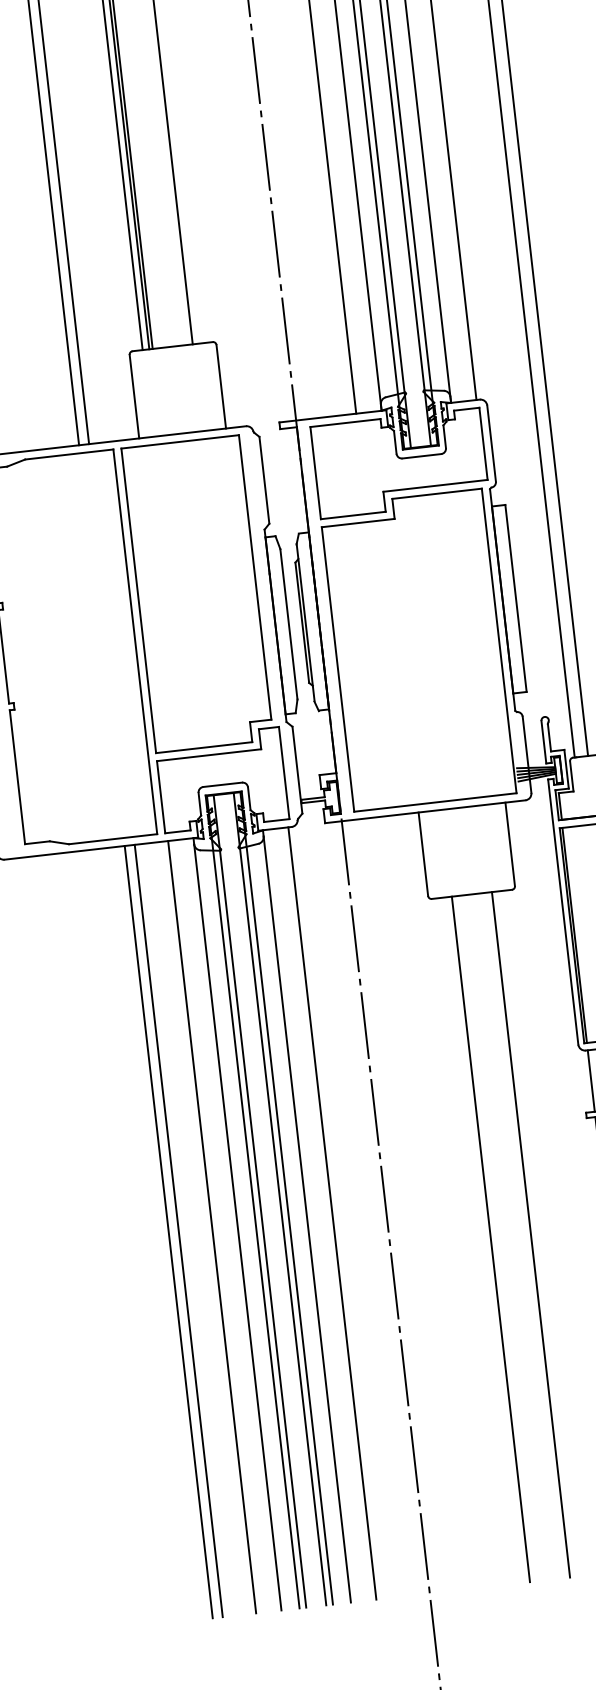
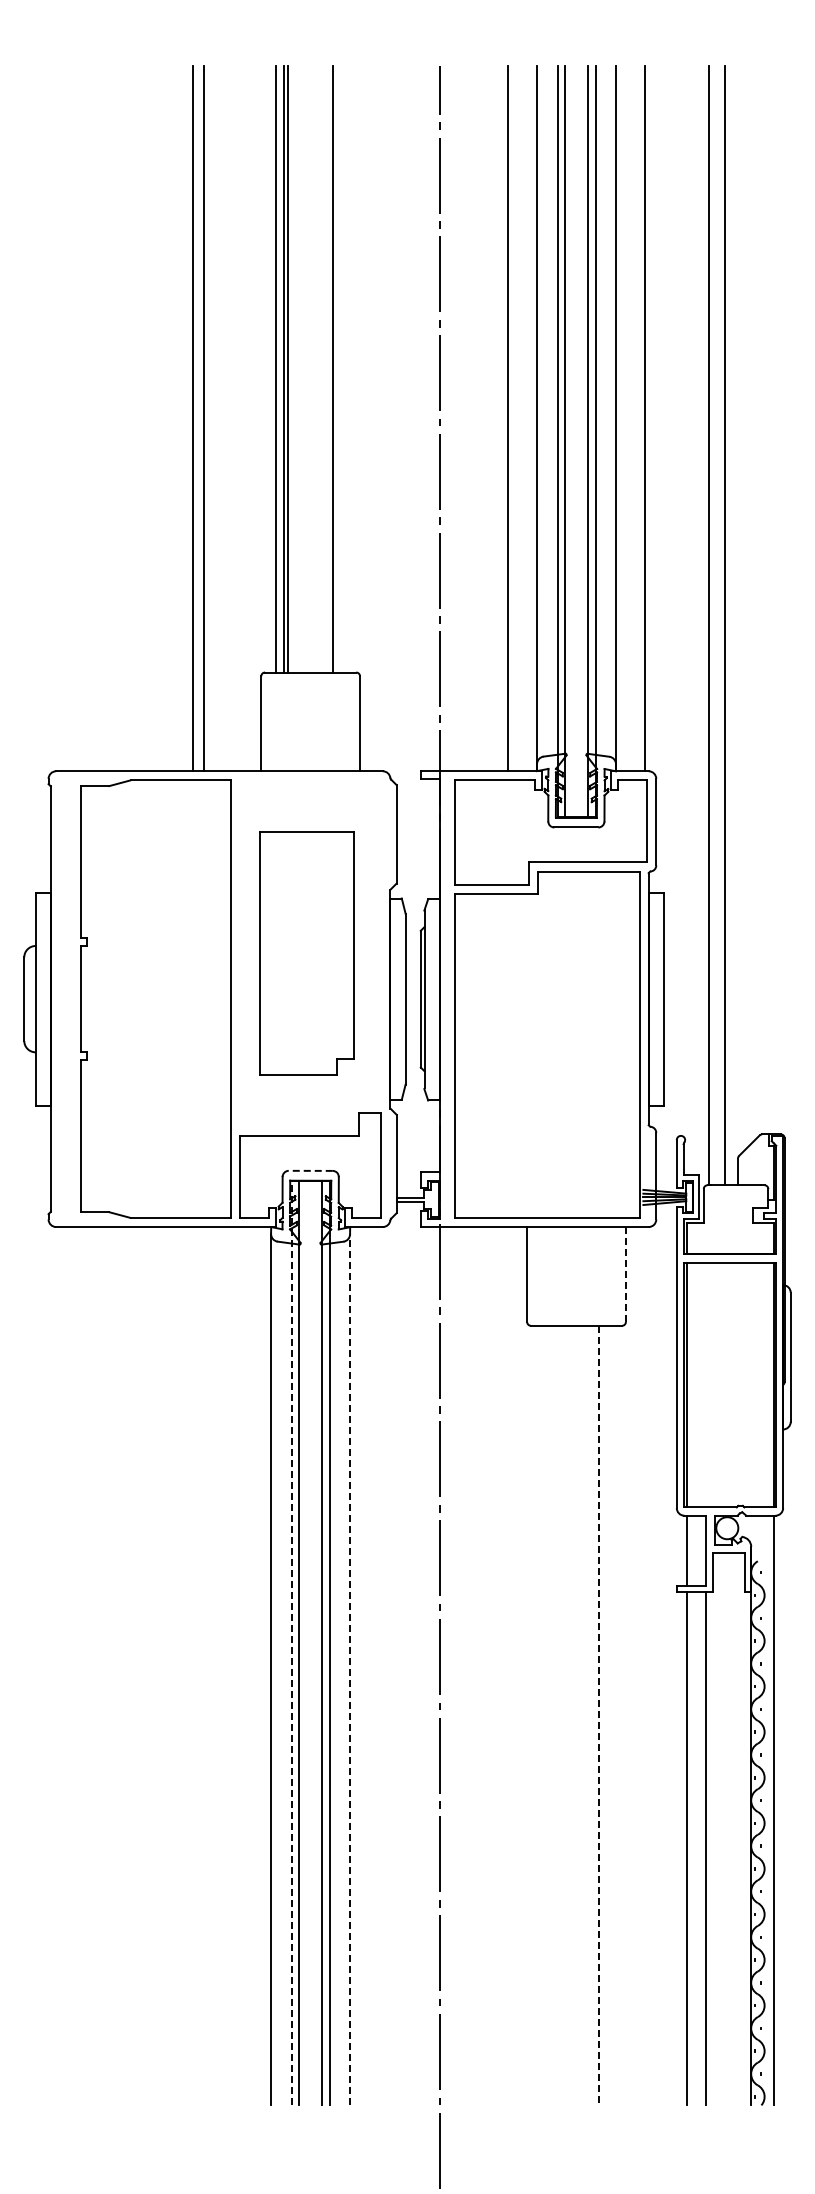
part: (197, 594) -> (306, 953), size x0.7
line: (222, 784) -> (310, 1170), solid -> dashed
line: (509, 845) -> (625, 1275), solid -> dashed
line: (253, 1202) -> (291, 1643), solid -> dashed
line: (332, 1213) -> (379, 1666), removed
line: (307, 1219) -> (350, 1669), solid -> dashed
line: (212, 1227) -> (242, 1666), removed
line: (178, 1231) -> (204, 1666), removed
line: (168, 1232) -> (192, 1666), removed
line: (531, 1234) -> (599, 1715), solid -> dashed
line: (490, 1239) -> (553, 1715), removed

